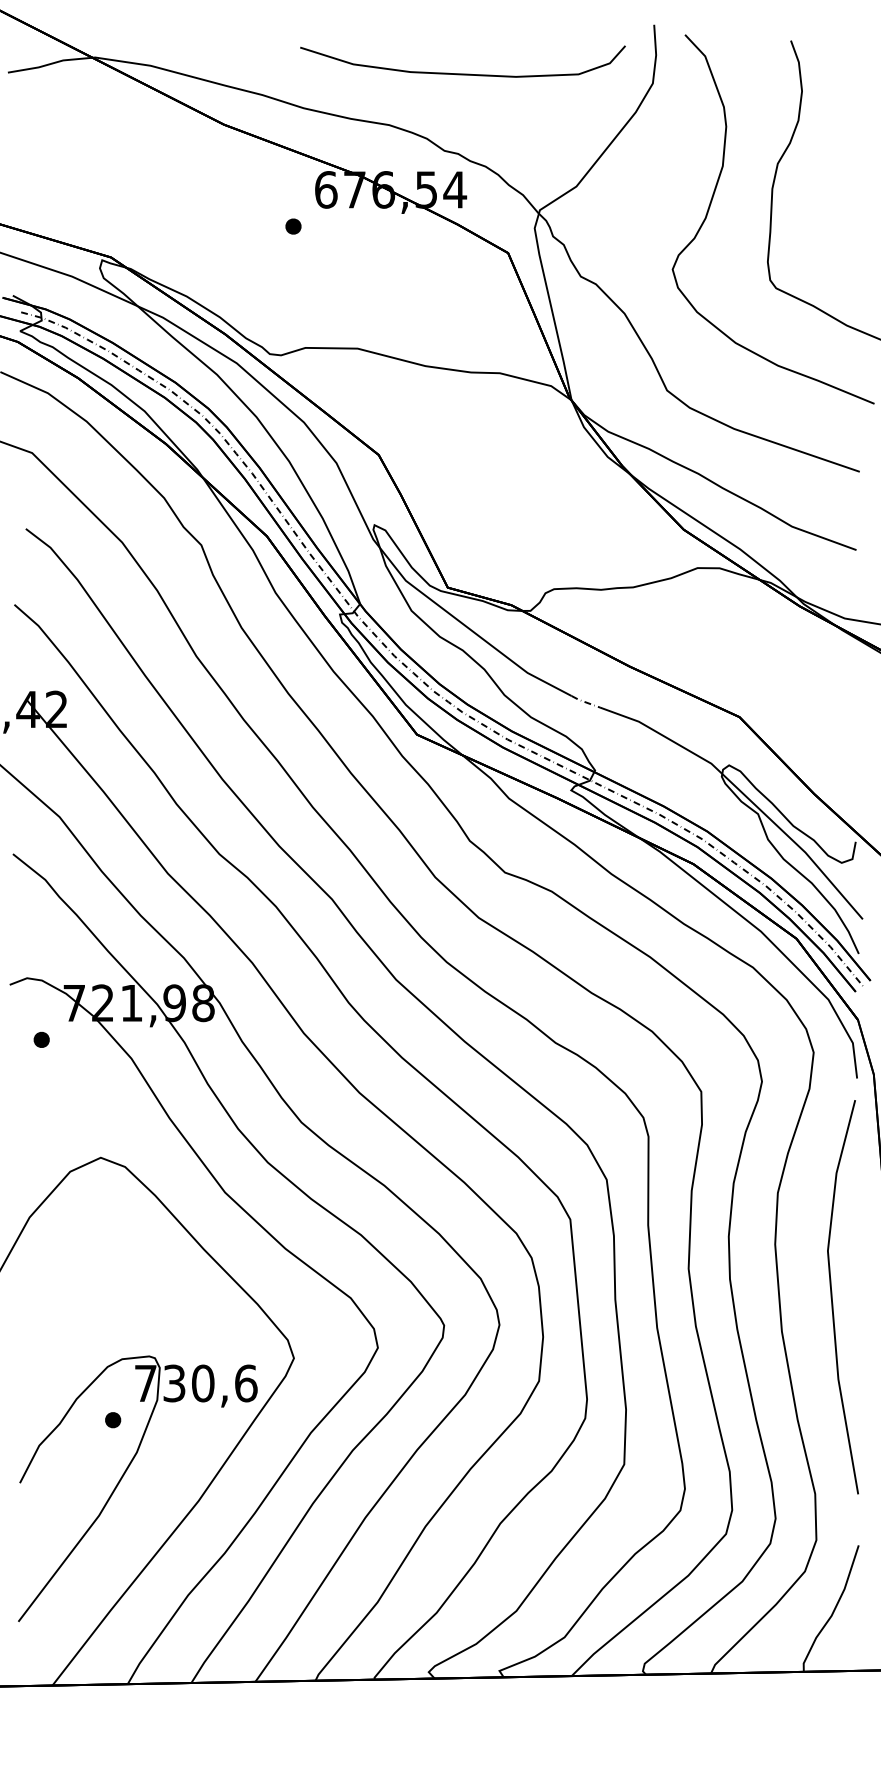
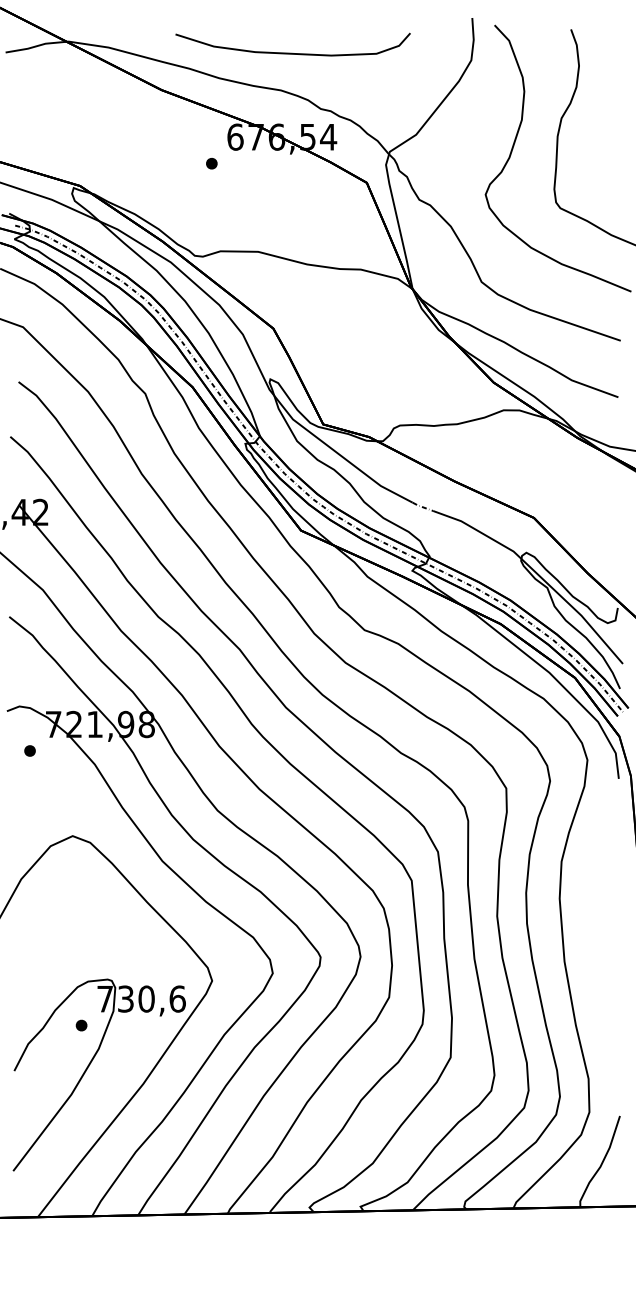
curve: (462, 73) -> (292, 53), moved
line: (832, 1297) -> (601, 937), removed

